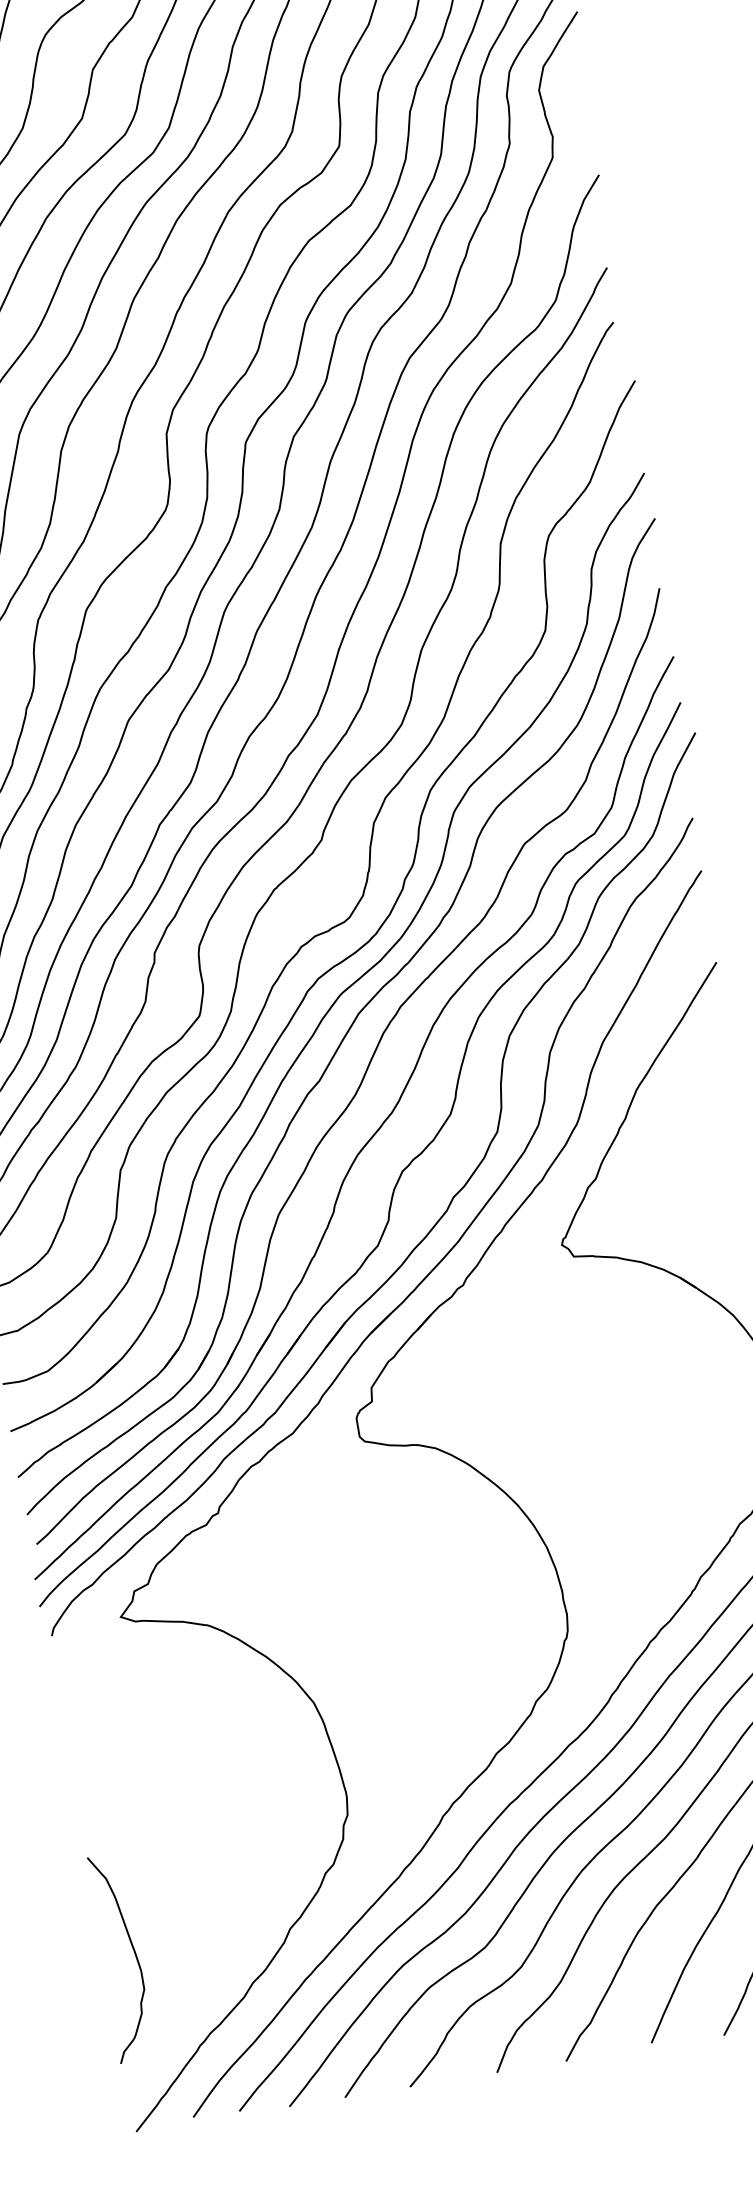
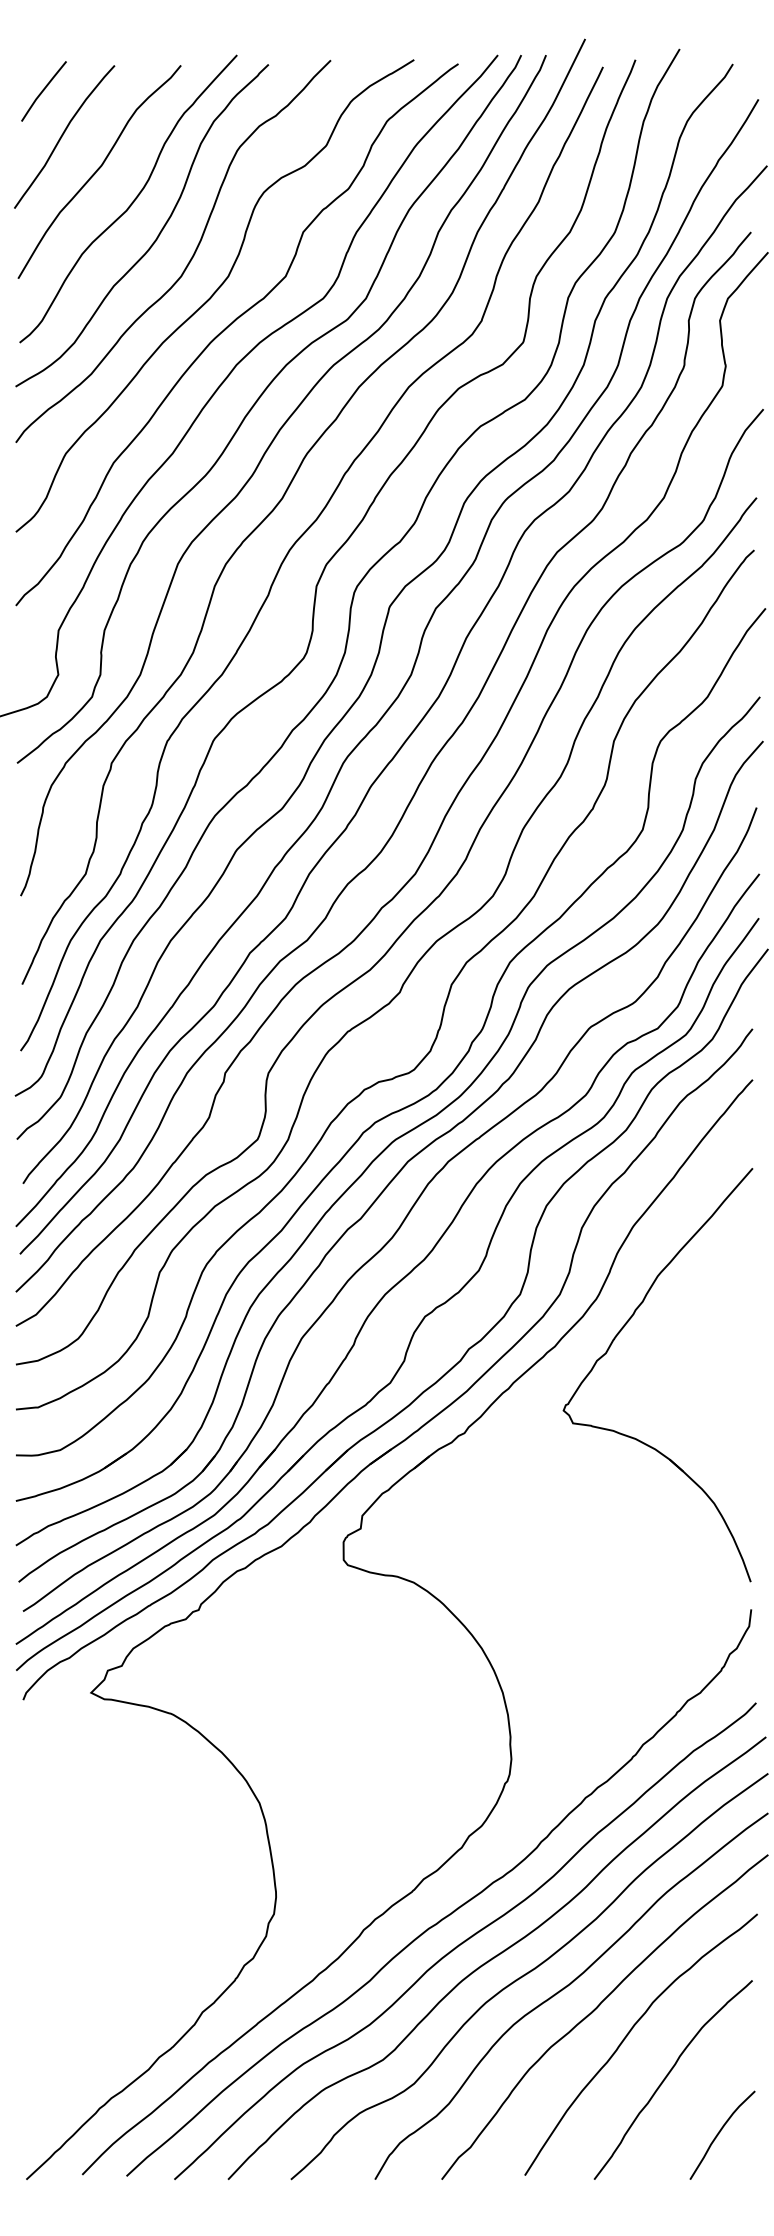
curve: (133, 1952) -> (51, 2010), removed

